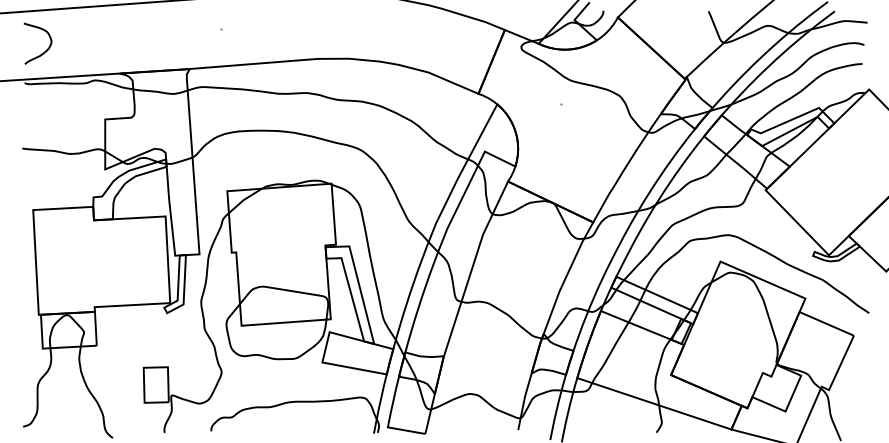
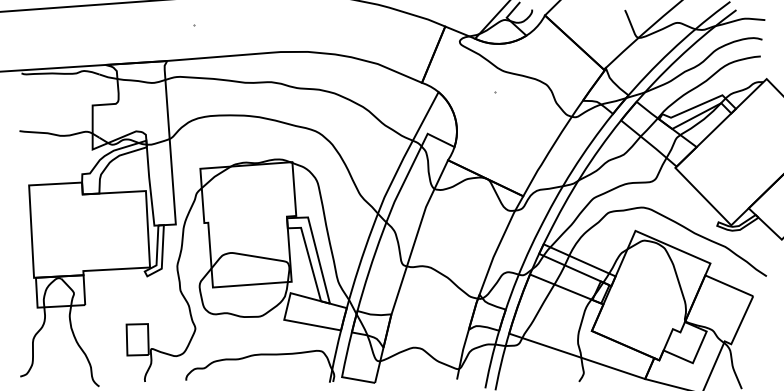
curve: (44, 50) -> (39, 44), removed

